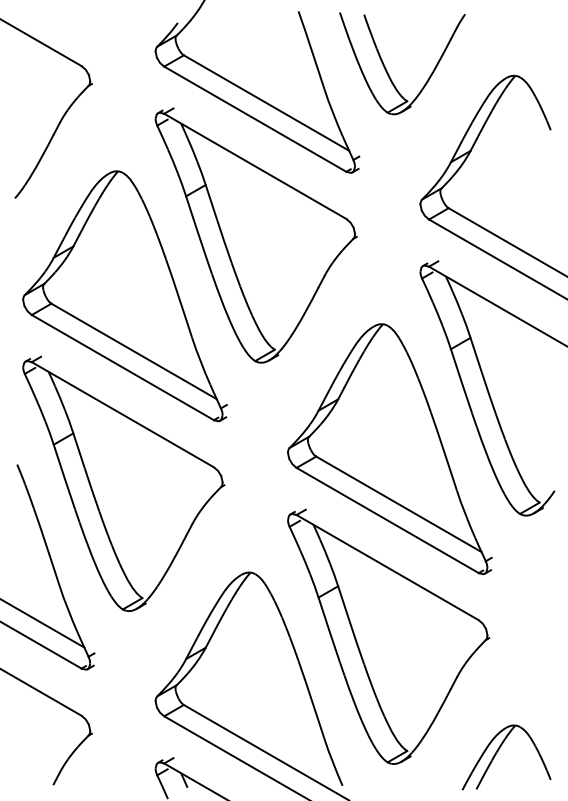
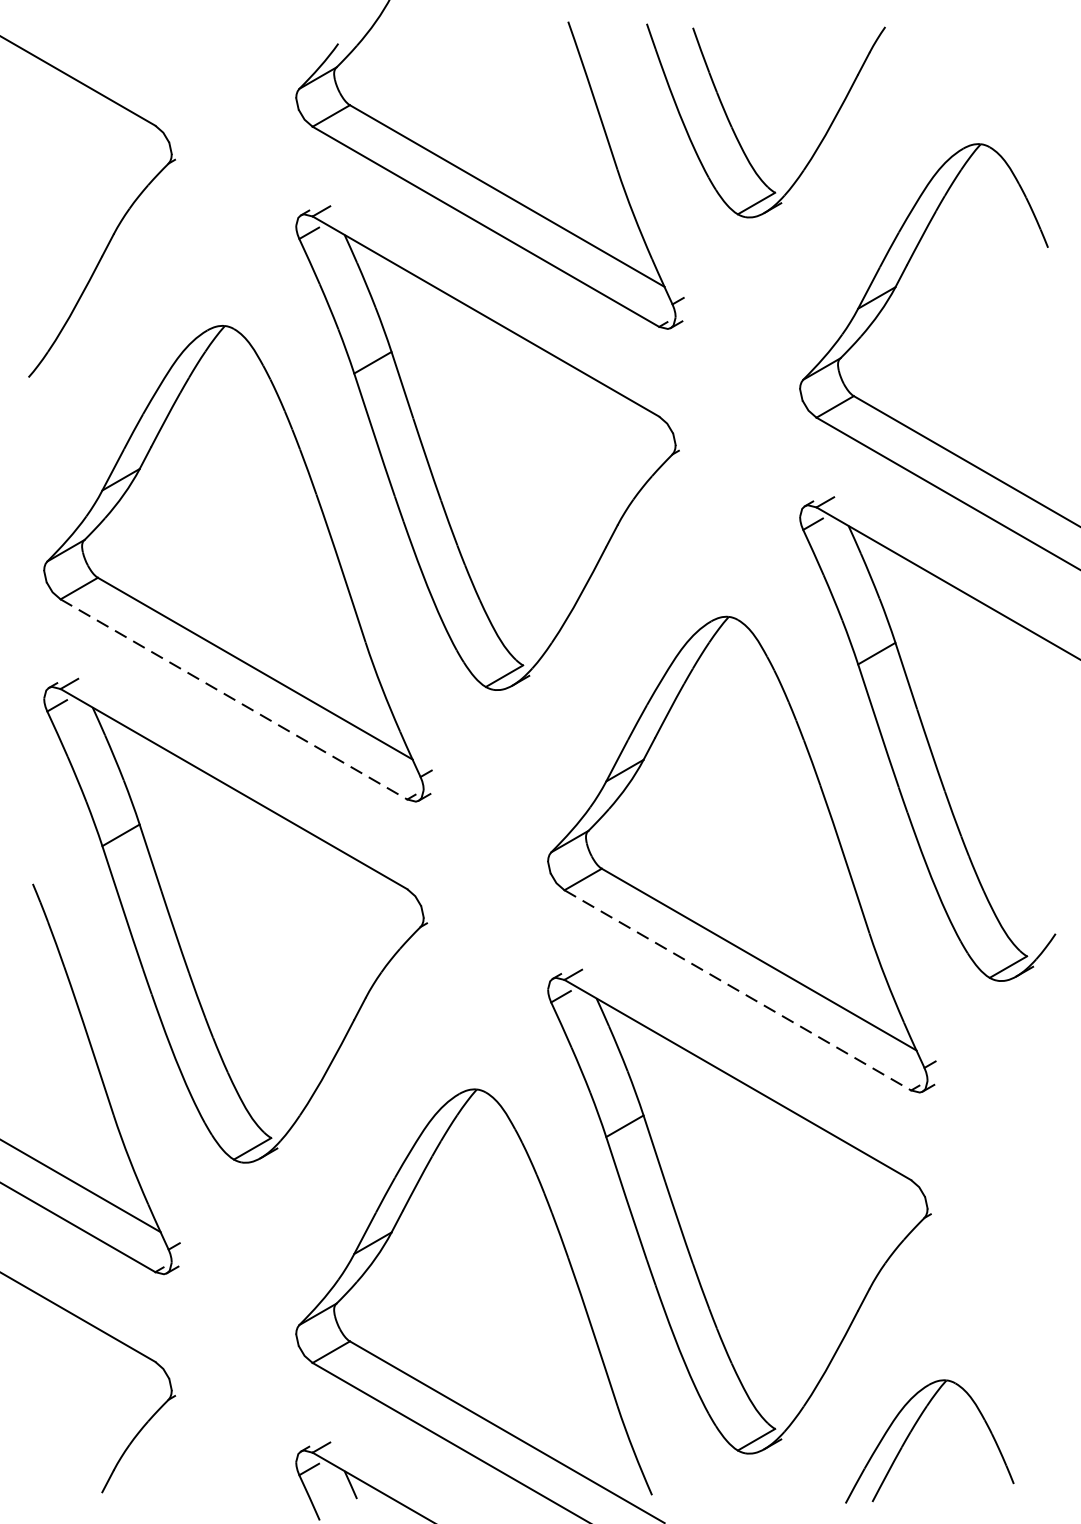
line: (123, 367) -> (235, 699), solid -> dashed
line: (388, 520) -> (739, 990), solid -> dashed
part: (497, 753) -> (912, 1433), moved

